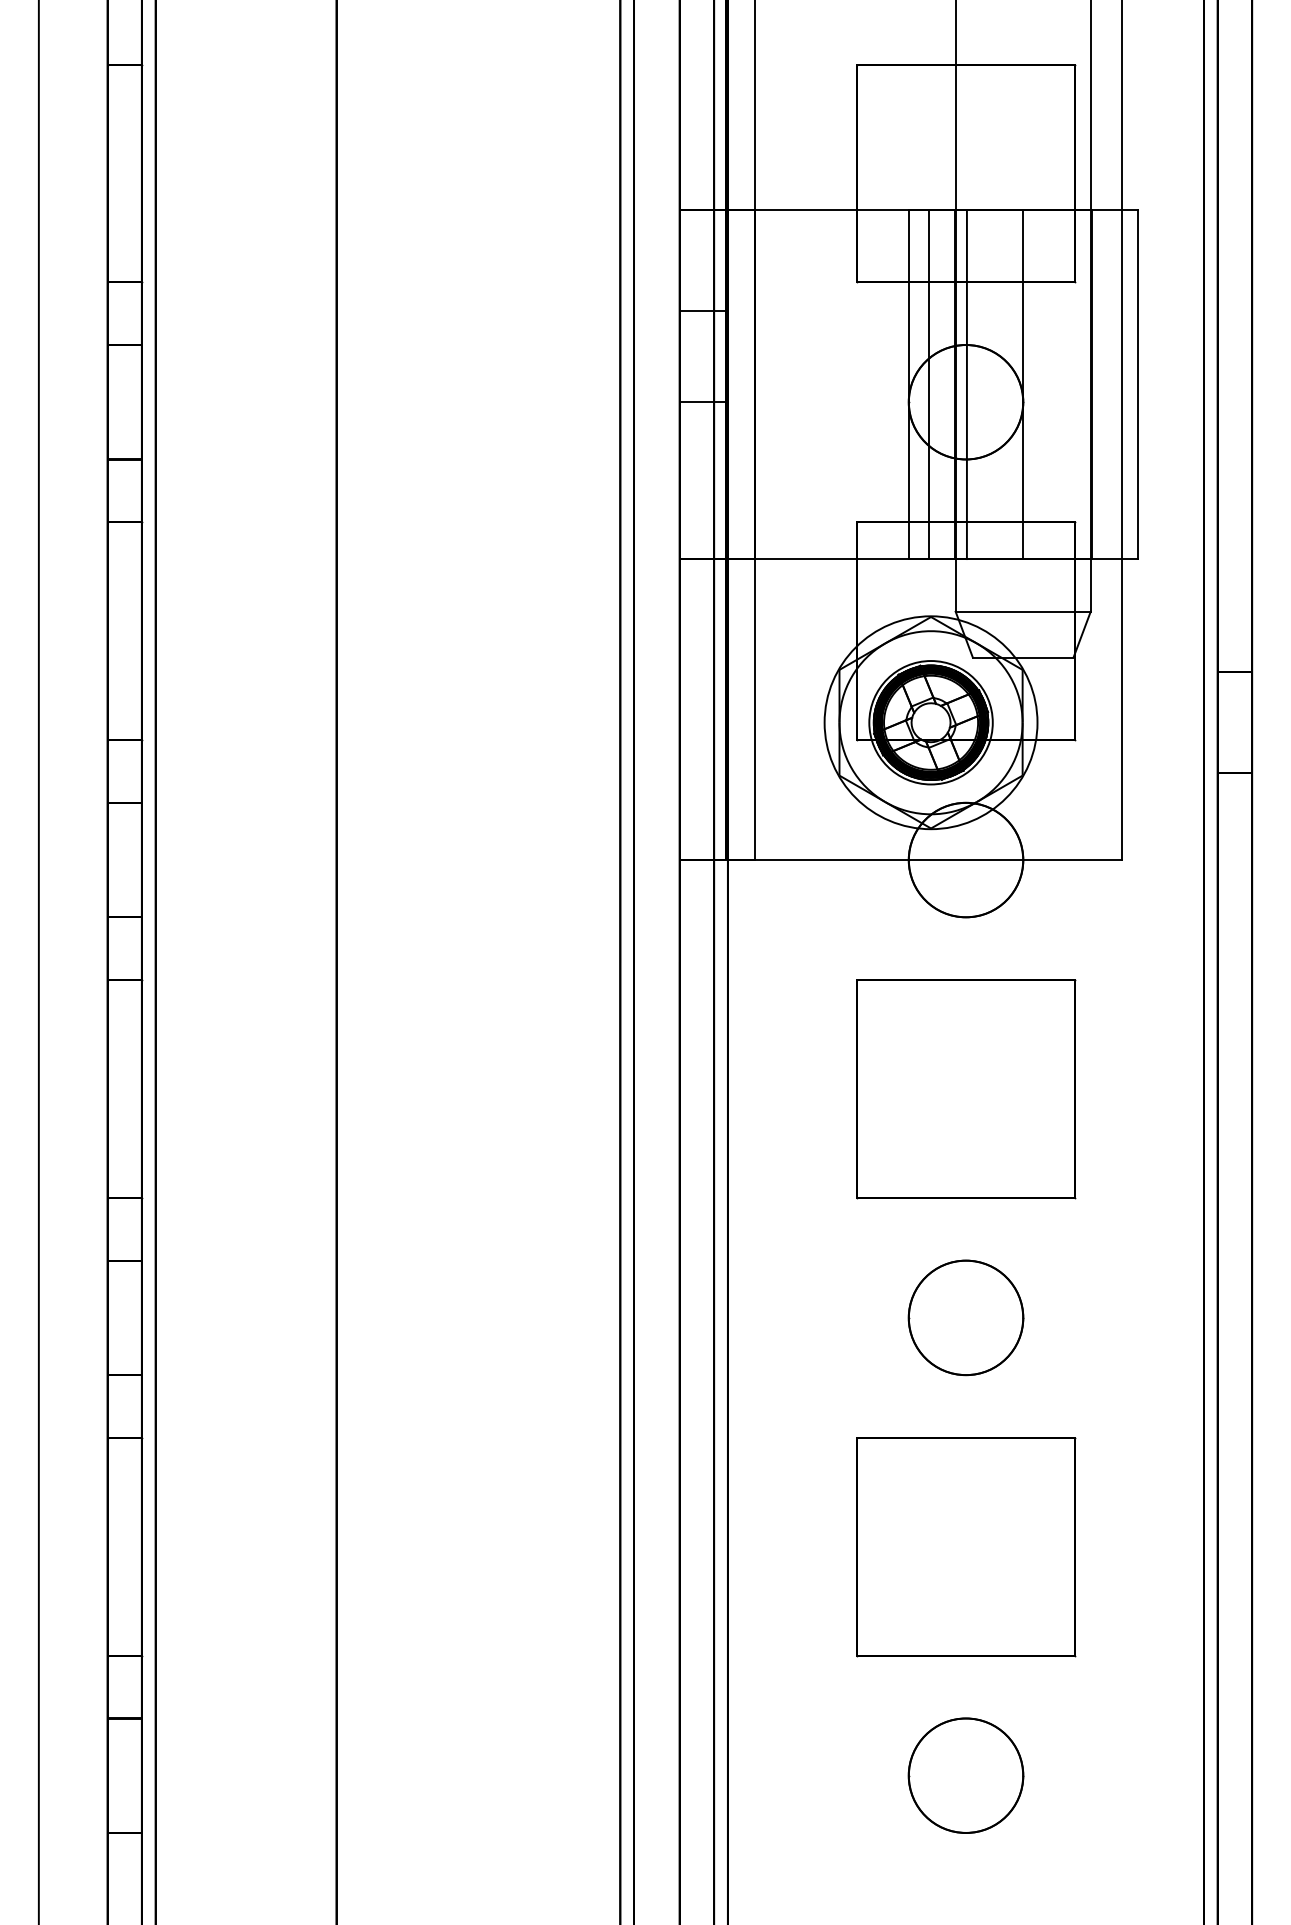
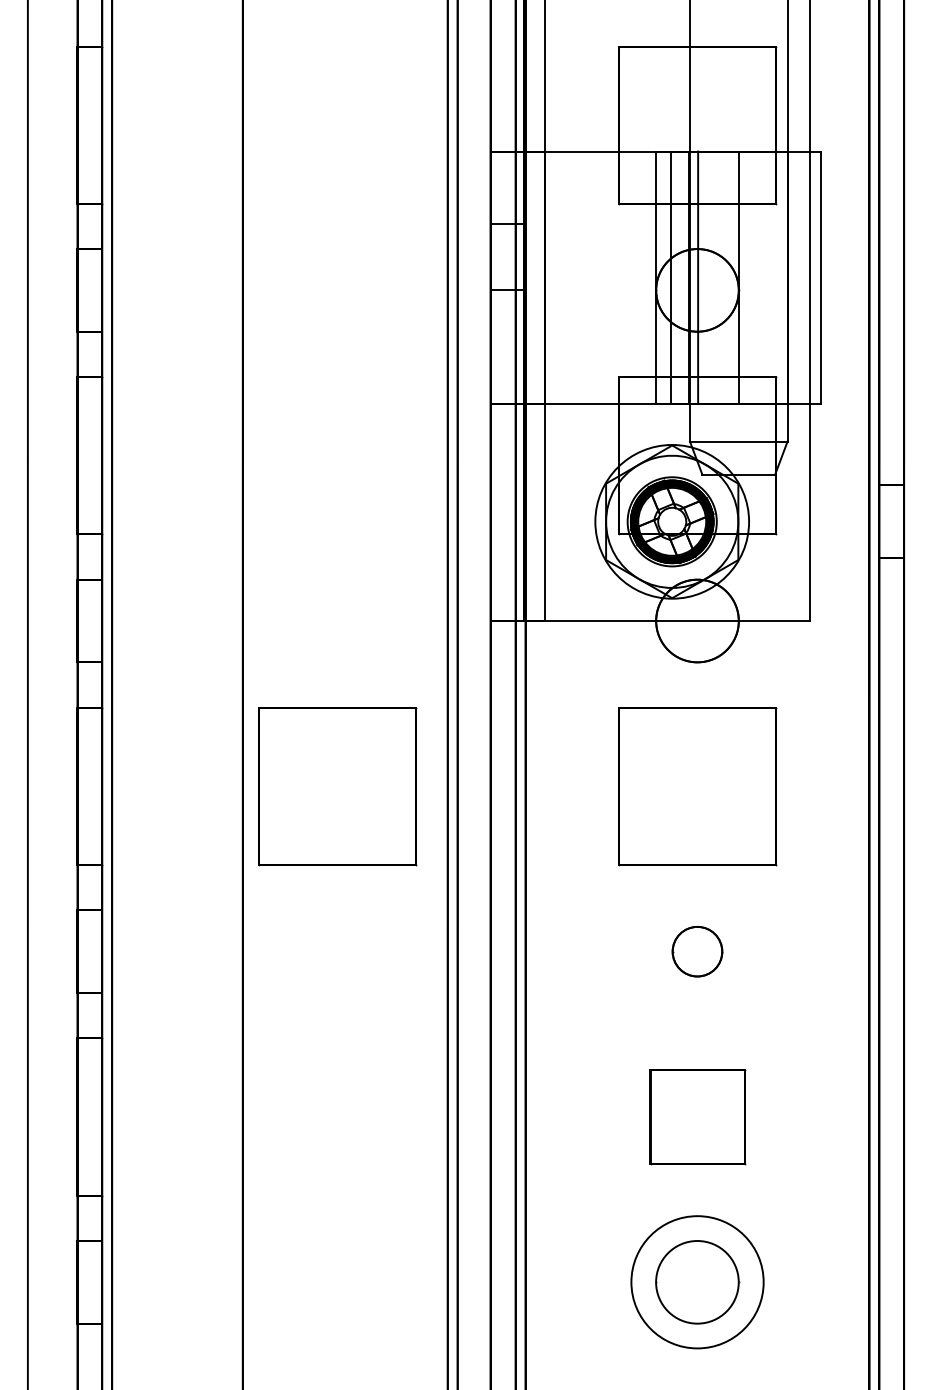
part: (467, 1089) -> (337, 786), added
part: (965, 1317) -> (697, 951), size x0.6
part: (966, 1547) -> (697, 1117), size x0.6
circle: (965, 1775) -> (697, 1282), size x1.6

